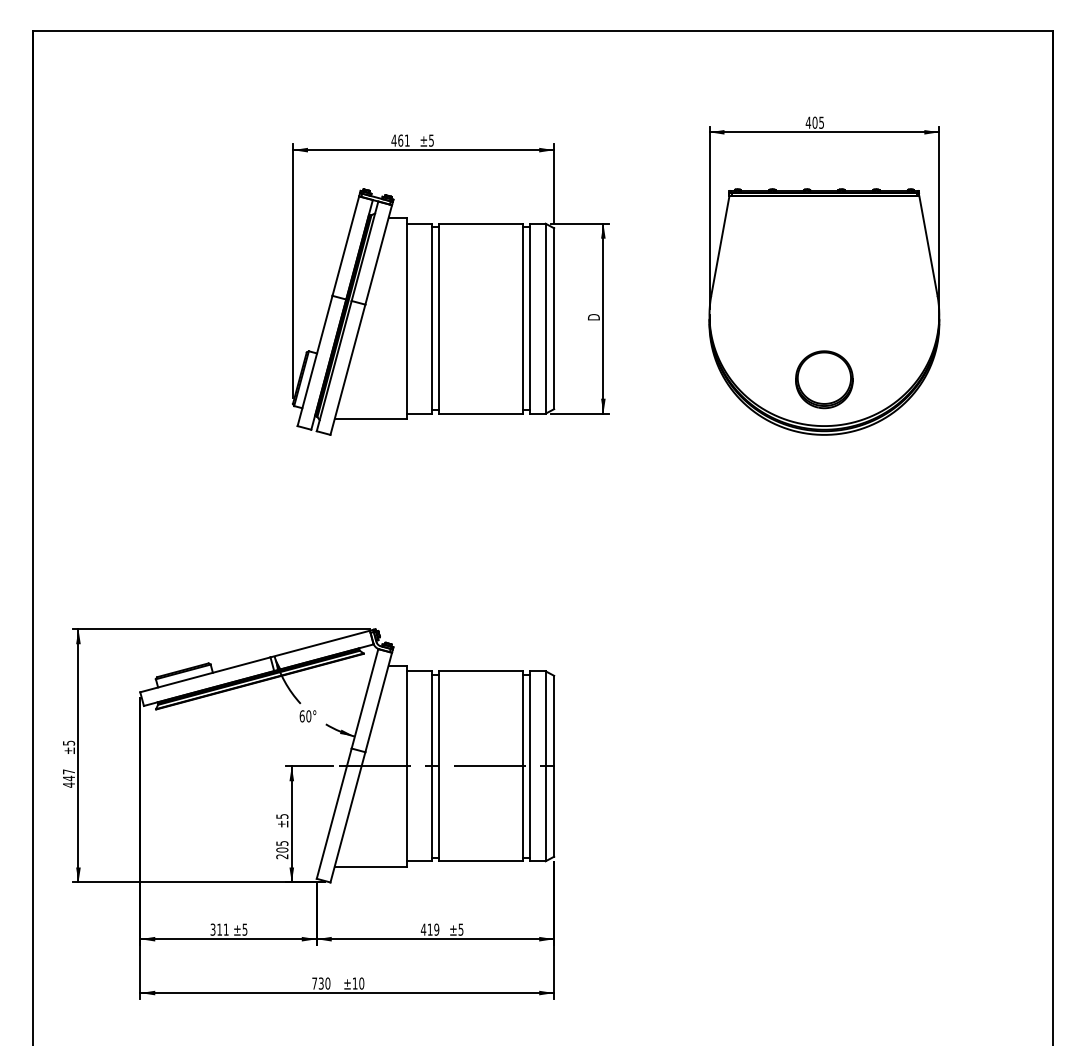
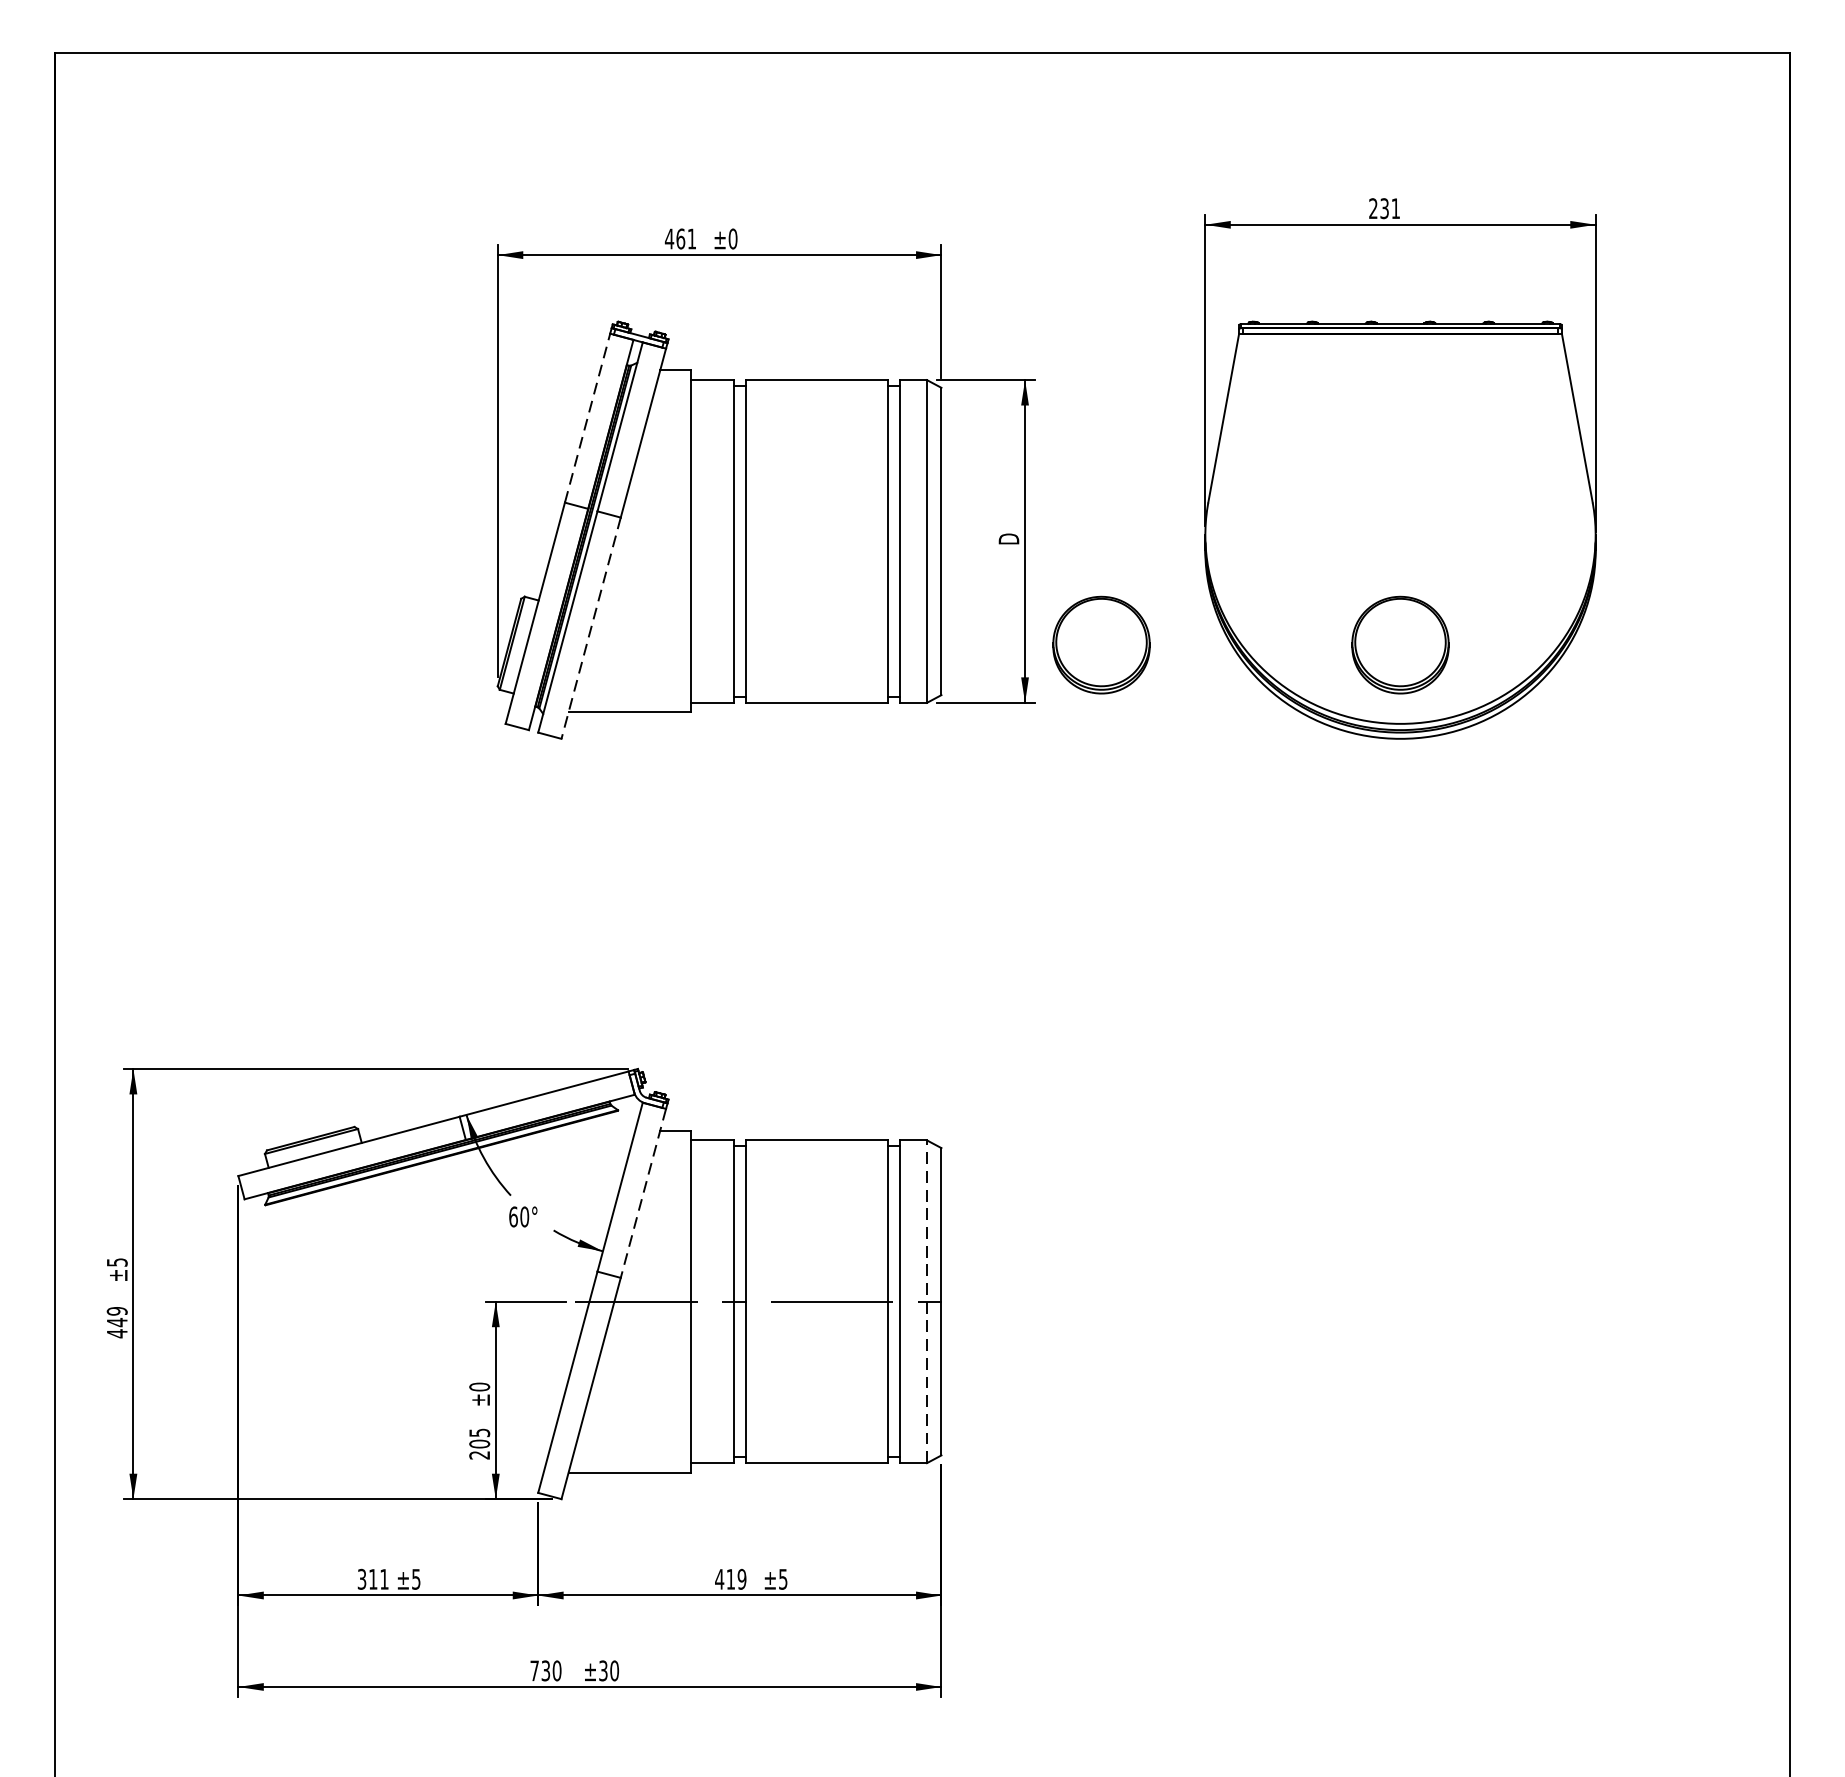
text: (814, 122) -> (1383, 208), 405 -> 231
text: (431, 140) -> (733, 238), ±5 -> ±0
line: (345, 245) -> (587, 417), solid -> dashed
line: (347, 370) -> (590, 629), solid -> dashed
part: (648, 379) -> (1101, 644), added
line: (378, 702) -> (643, 1193), solid -> dashed
line: (545, 766) -> (926, 1302), solid -> dashed
text: (68, 771) -> (116, 1310), 447 -> 449
text: (282, 816) -> (479, 1387), ±5 -> ±0
text: (354, 983) -> (602, 1670), ±10 -> ±30

